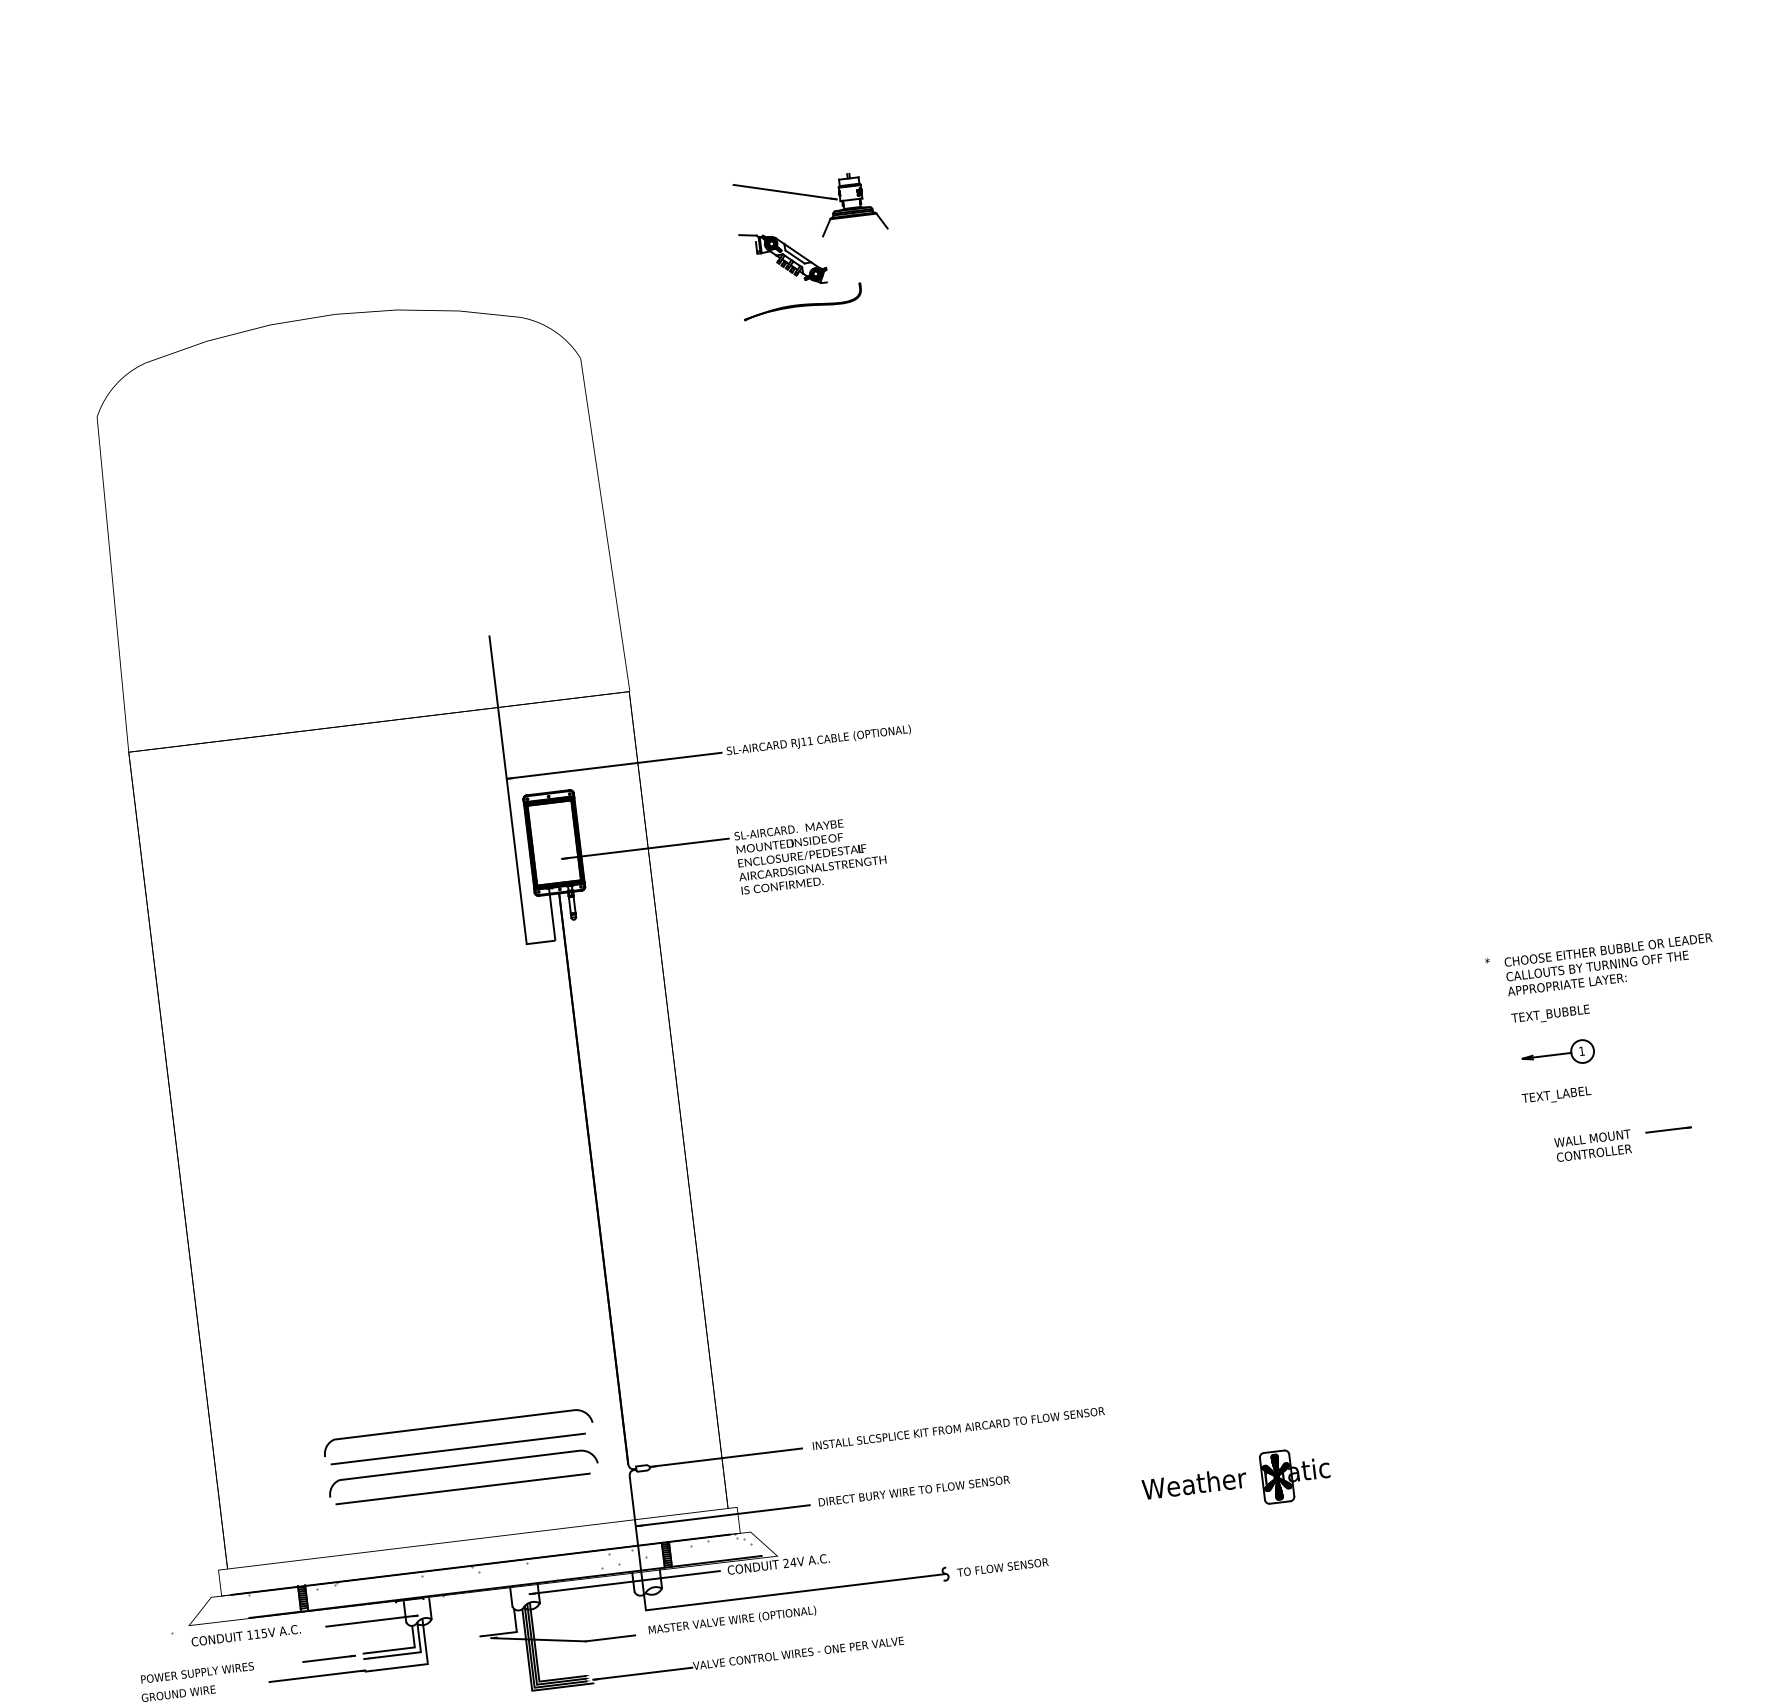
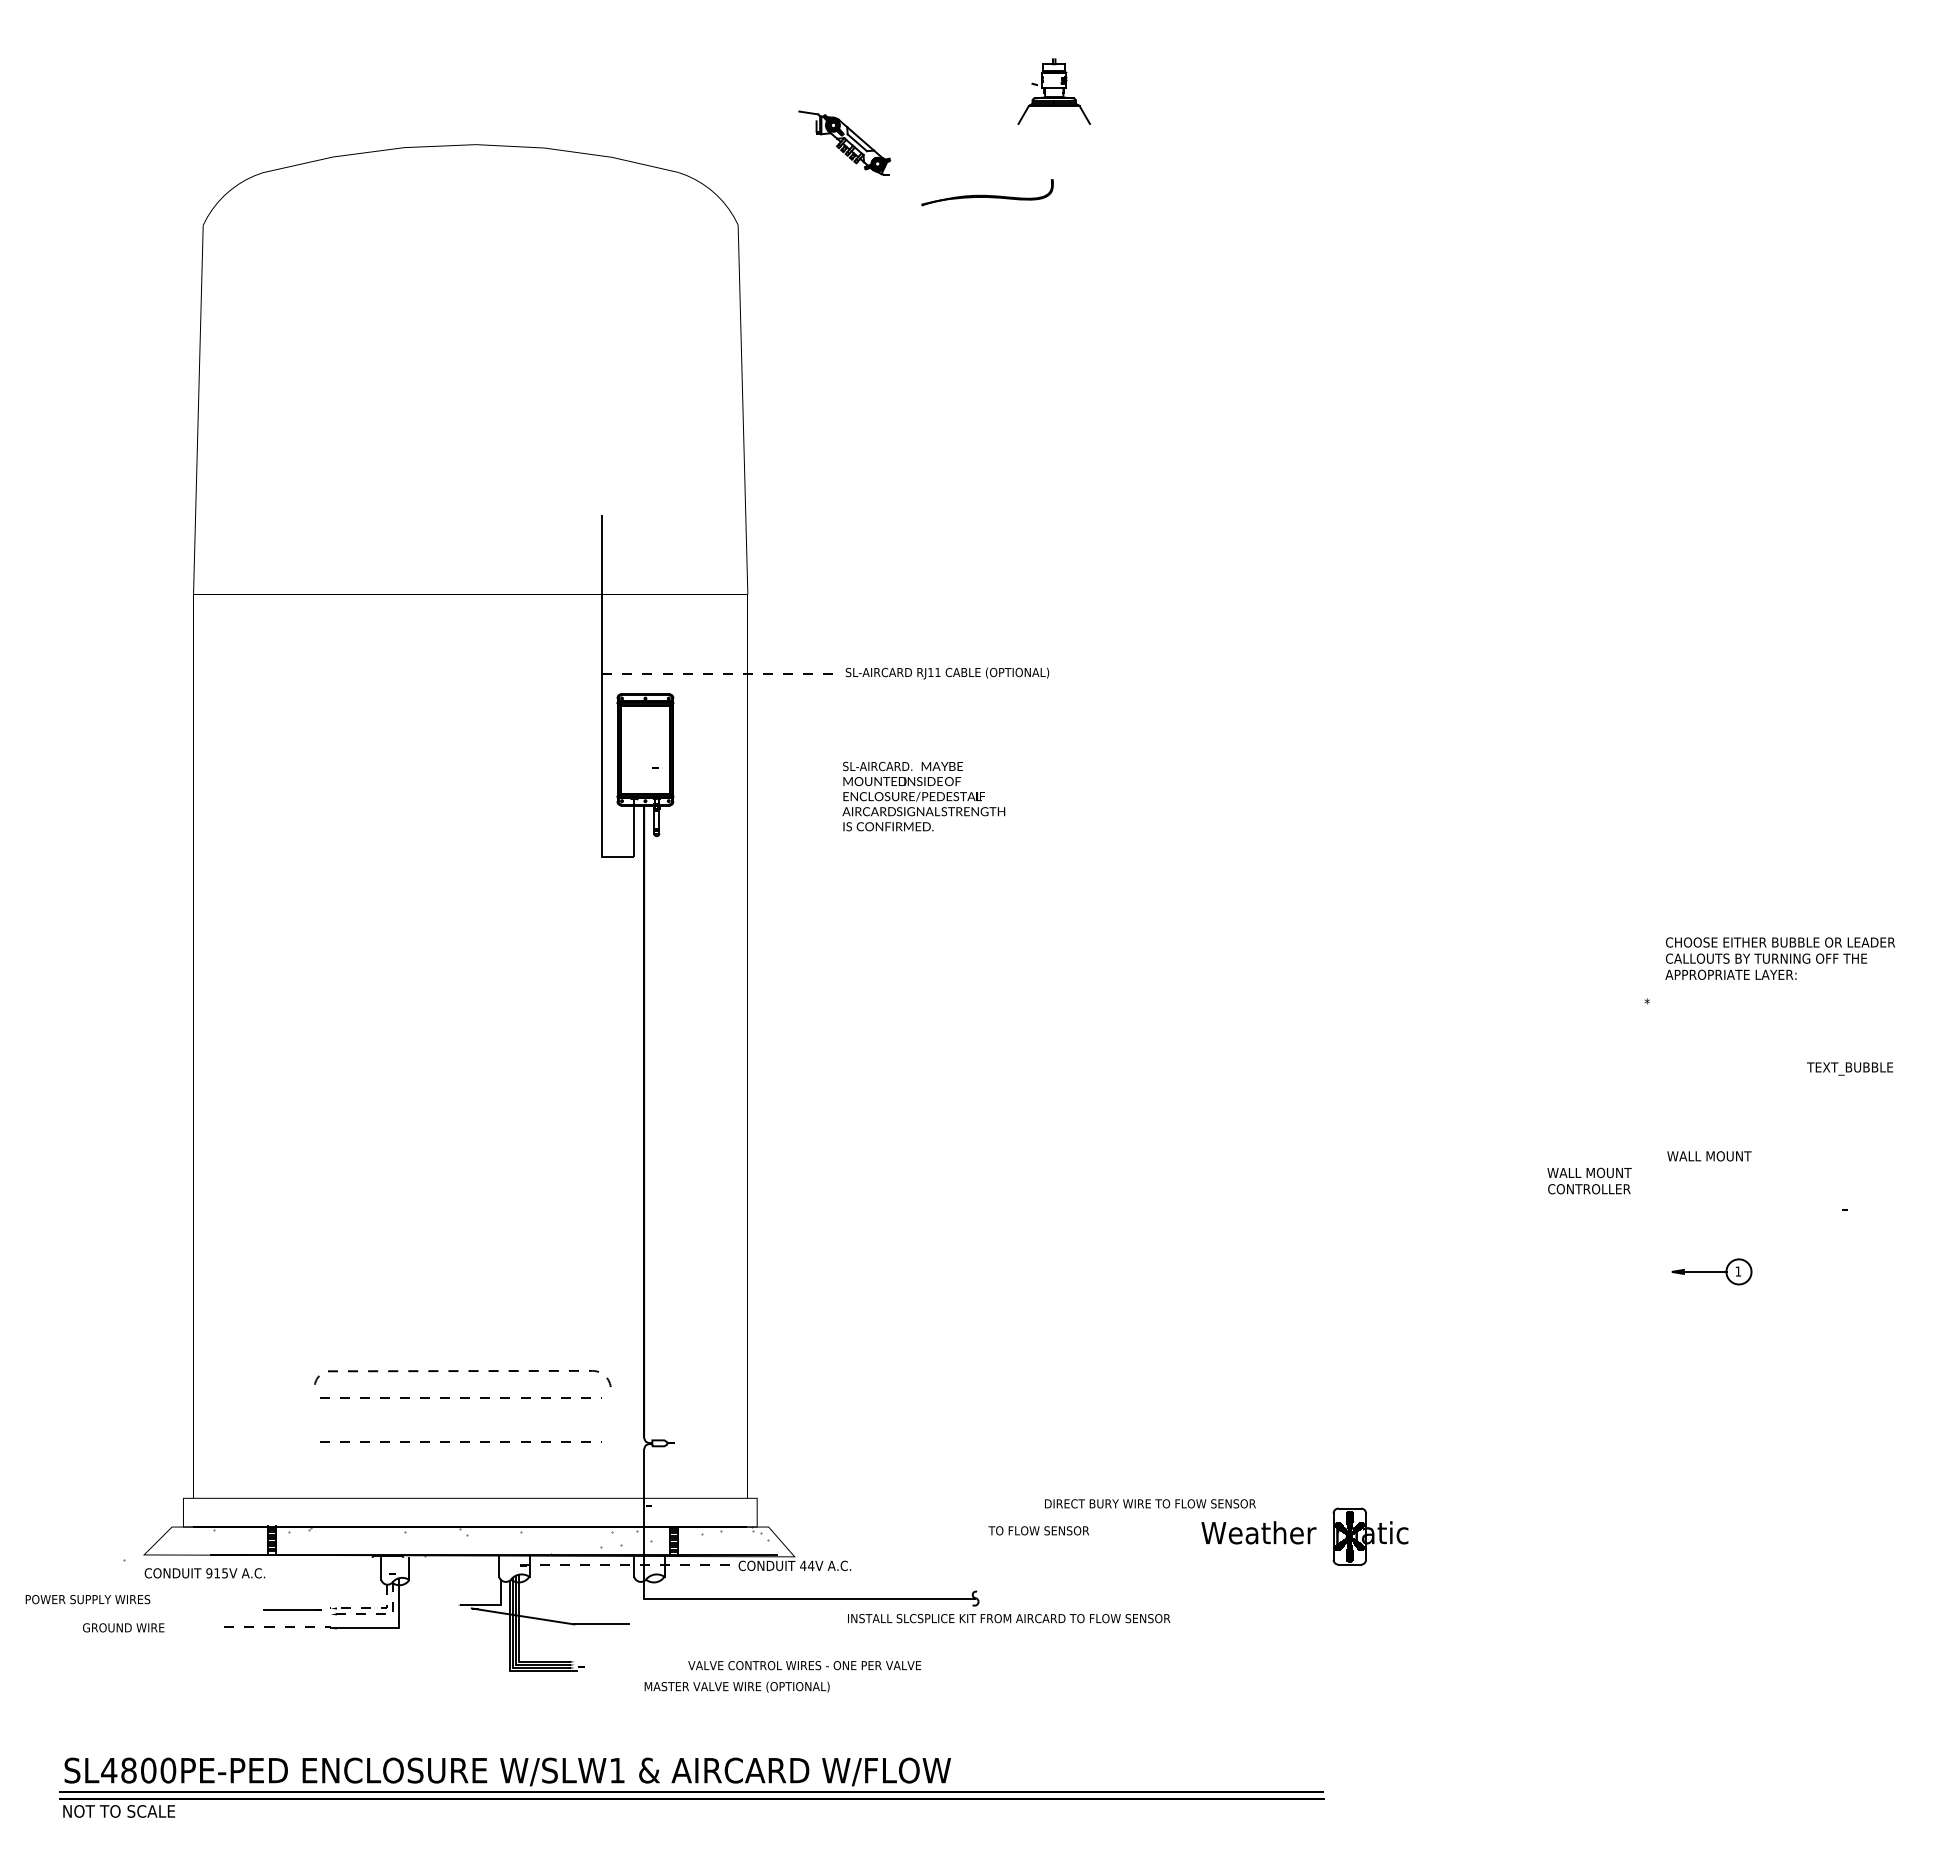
line: (784, 191) -> (982, 70), removed
part: (783, 258) -> (844, 142), moved
line: (613, 765) -> (720, 673), solid -> dashed
line: (644, 849) -> (743, 768), removed
text: (1610, 964) -> (1780, 958), moved
text: (1550, 1014) -> (1849, 1068), moved
part: (1557, 1054) -> (1711, 1271), moved
text: (1559, 1095) -> (1708, 1157), TEXT_LABEL -> WALL MOUNT
line: (1667, 1129) -> (1821, 1209), removed
text: (1593, 1145) -> (1589, 1180), moved
line: (456, 1424) -> (462, 1371), solid -> dashed
text: (959, 1428) -> (1009, 1618), moved
line: (458, 1448) -> (461, 1397), solid -> dashed
line: (725, 1457) -> (751, 1442), removed
curve: (461, 1465) -> (462, 1416), removed
line: (463, 1489) -> (461, 1442), solid -> dashed
text: (914, 1490) -> (1150, 1503), moved
line: (722, 1515) -> (740, 1505), removed
text: (786, 1563) -> (803, 1565), 24V -> 44V
text: (1002, 1567) -> (1038, 1530), moved
line: (625, 1582) -> (625, 1565), solid -> dashed
text: (731, 1620) -> (736, 1686), moved
line: (371, 1621) -> (343, 1574), removed
text: (250, 1635) -> (209, 1573), 115V -> 915V
line: (399, 1649) -> (370, 1608), solid -> dashed
line: (407, 1653) -> (378, 1614), solid -> dashed
text: (197, 1672) -> (87, 1599), moved
line: (642, 1673) -> (632, 1667), removed
line: (316, 1676) -> (276, 1627), solid -> dashed

